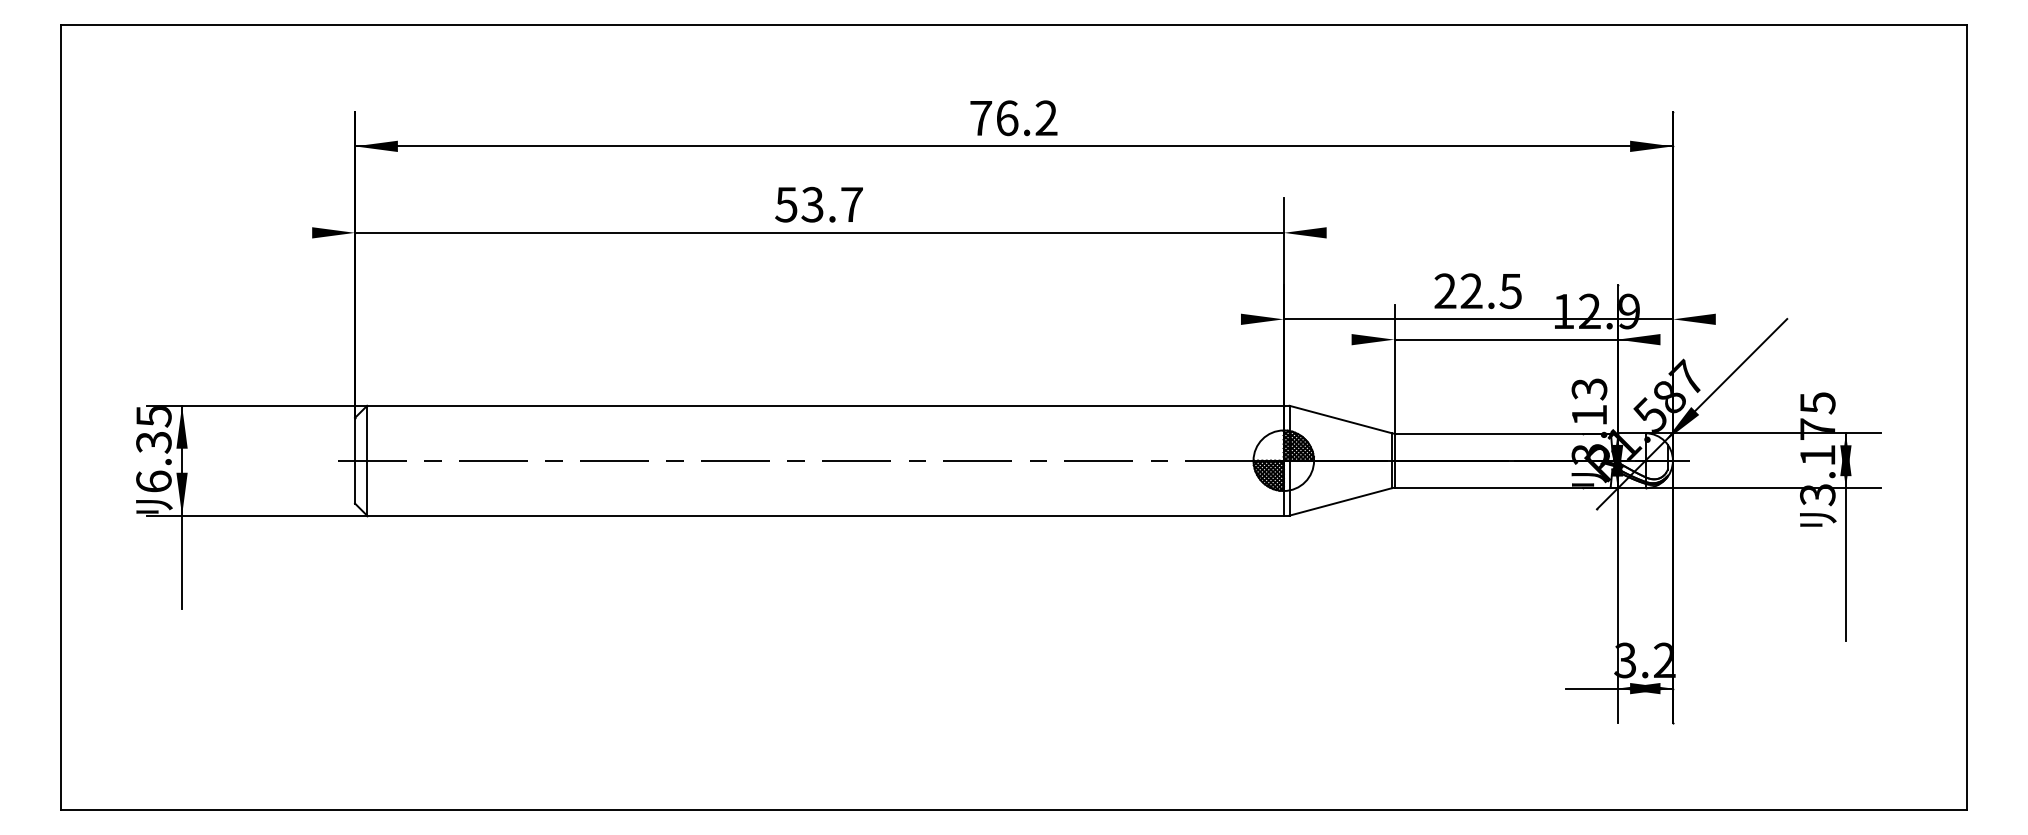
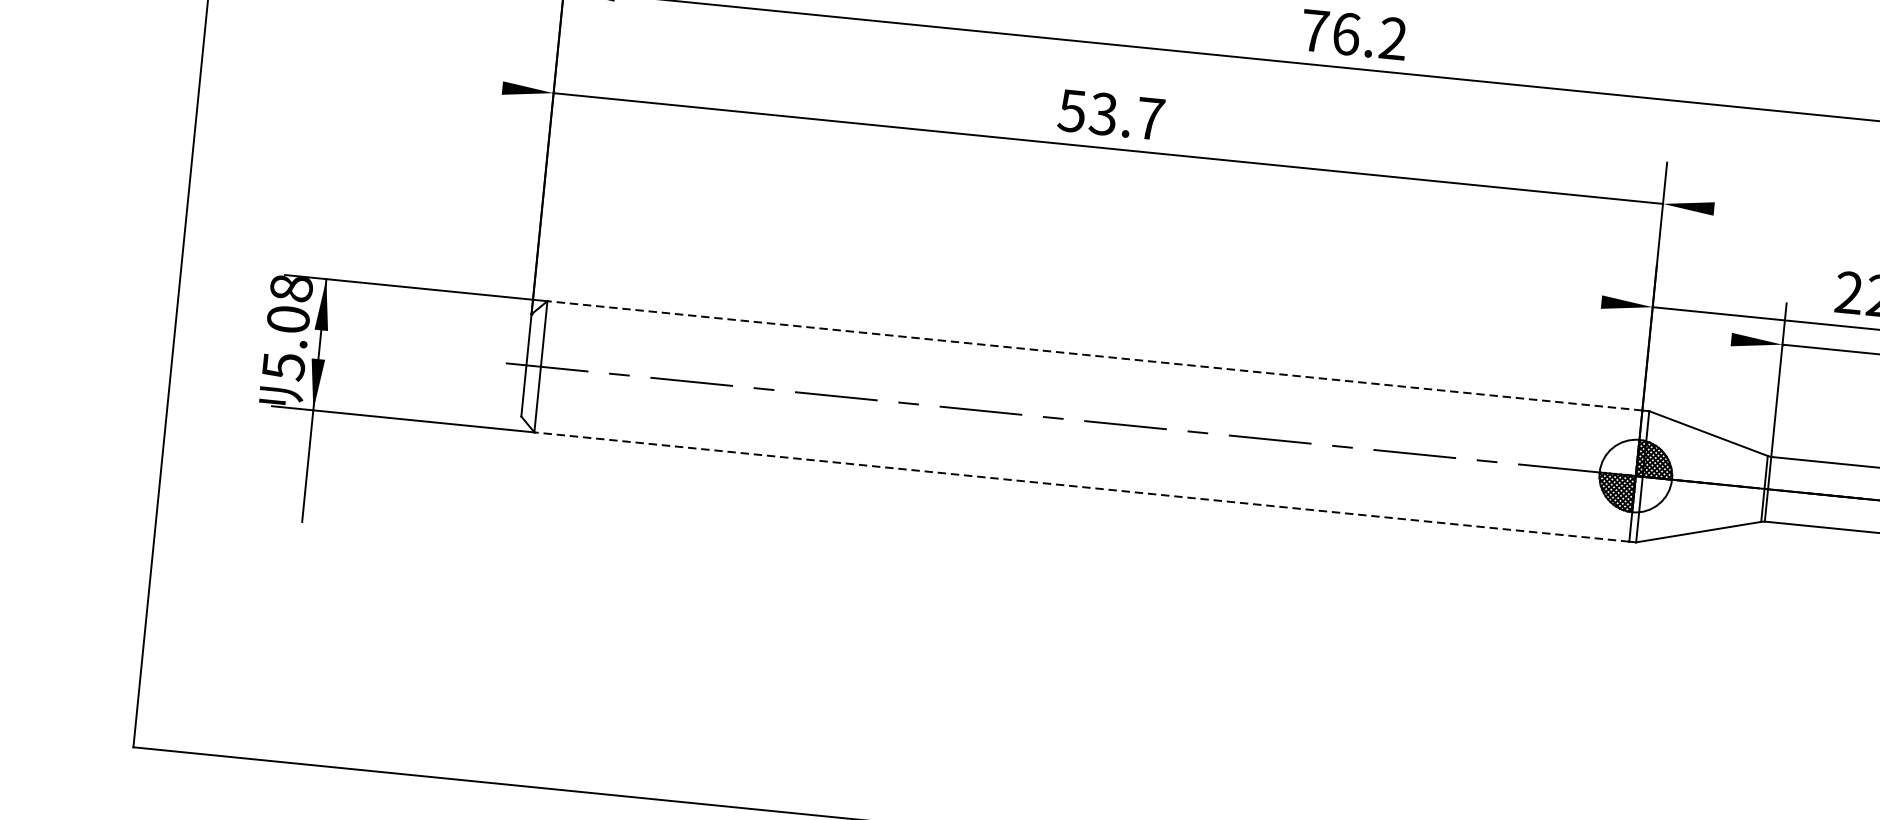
line: (824, 405) -> (1093, 355), solid -> dashed
text: (153, 449) -> (287, 327), 6.35 -> 5.08
line: (824, 515) -> (1080, 486), solid -> dashed

